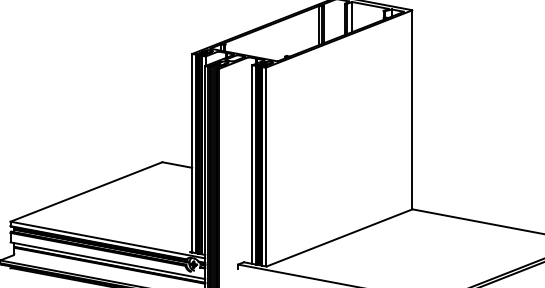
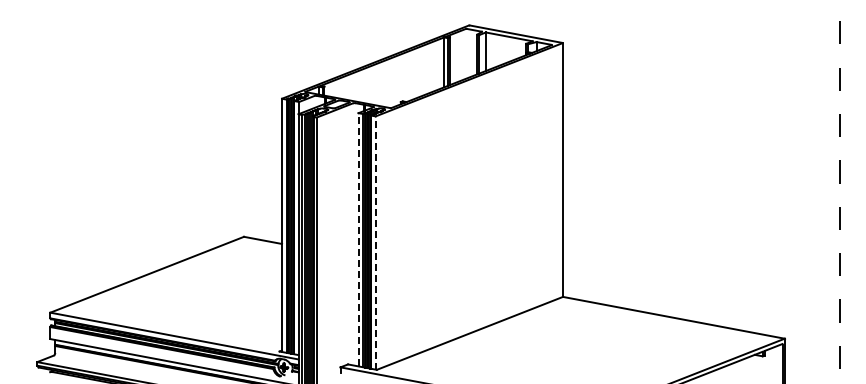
line: (252, 164) -> (358, 239), solid -> dashed
line: (265, 167) -> (375, 243), solid -> dashed

